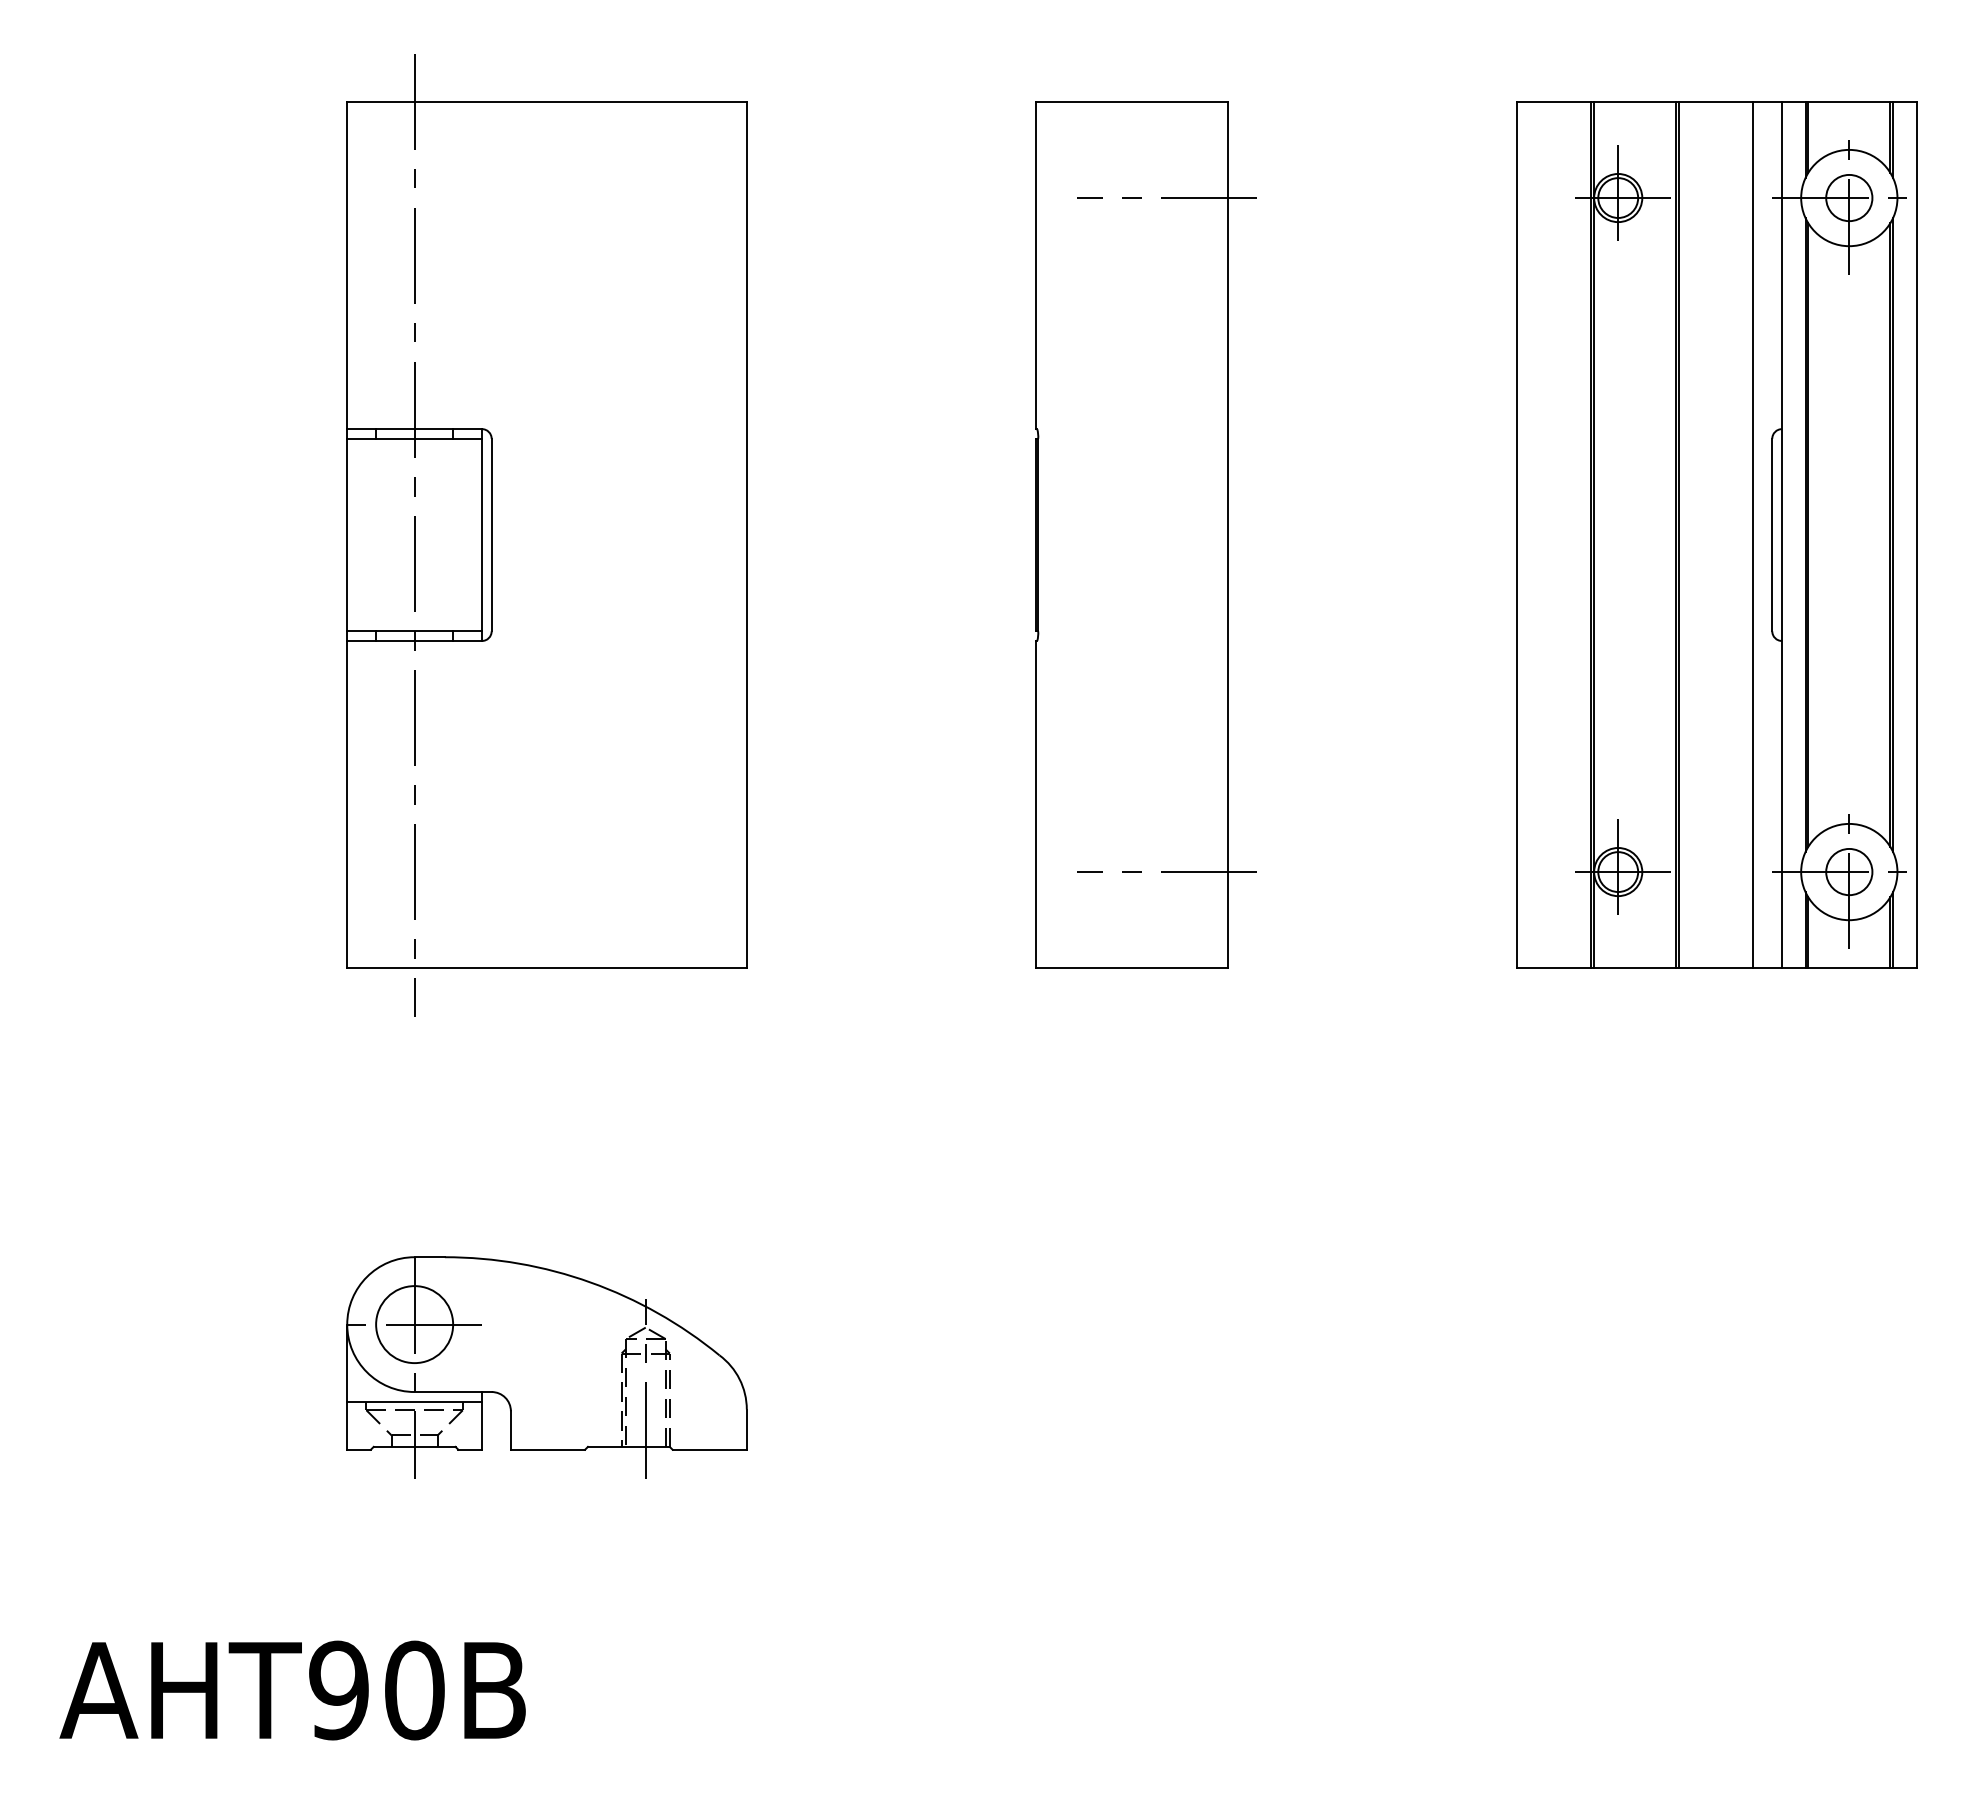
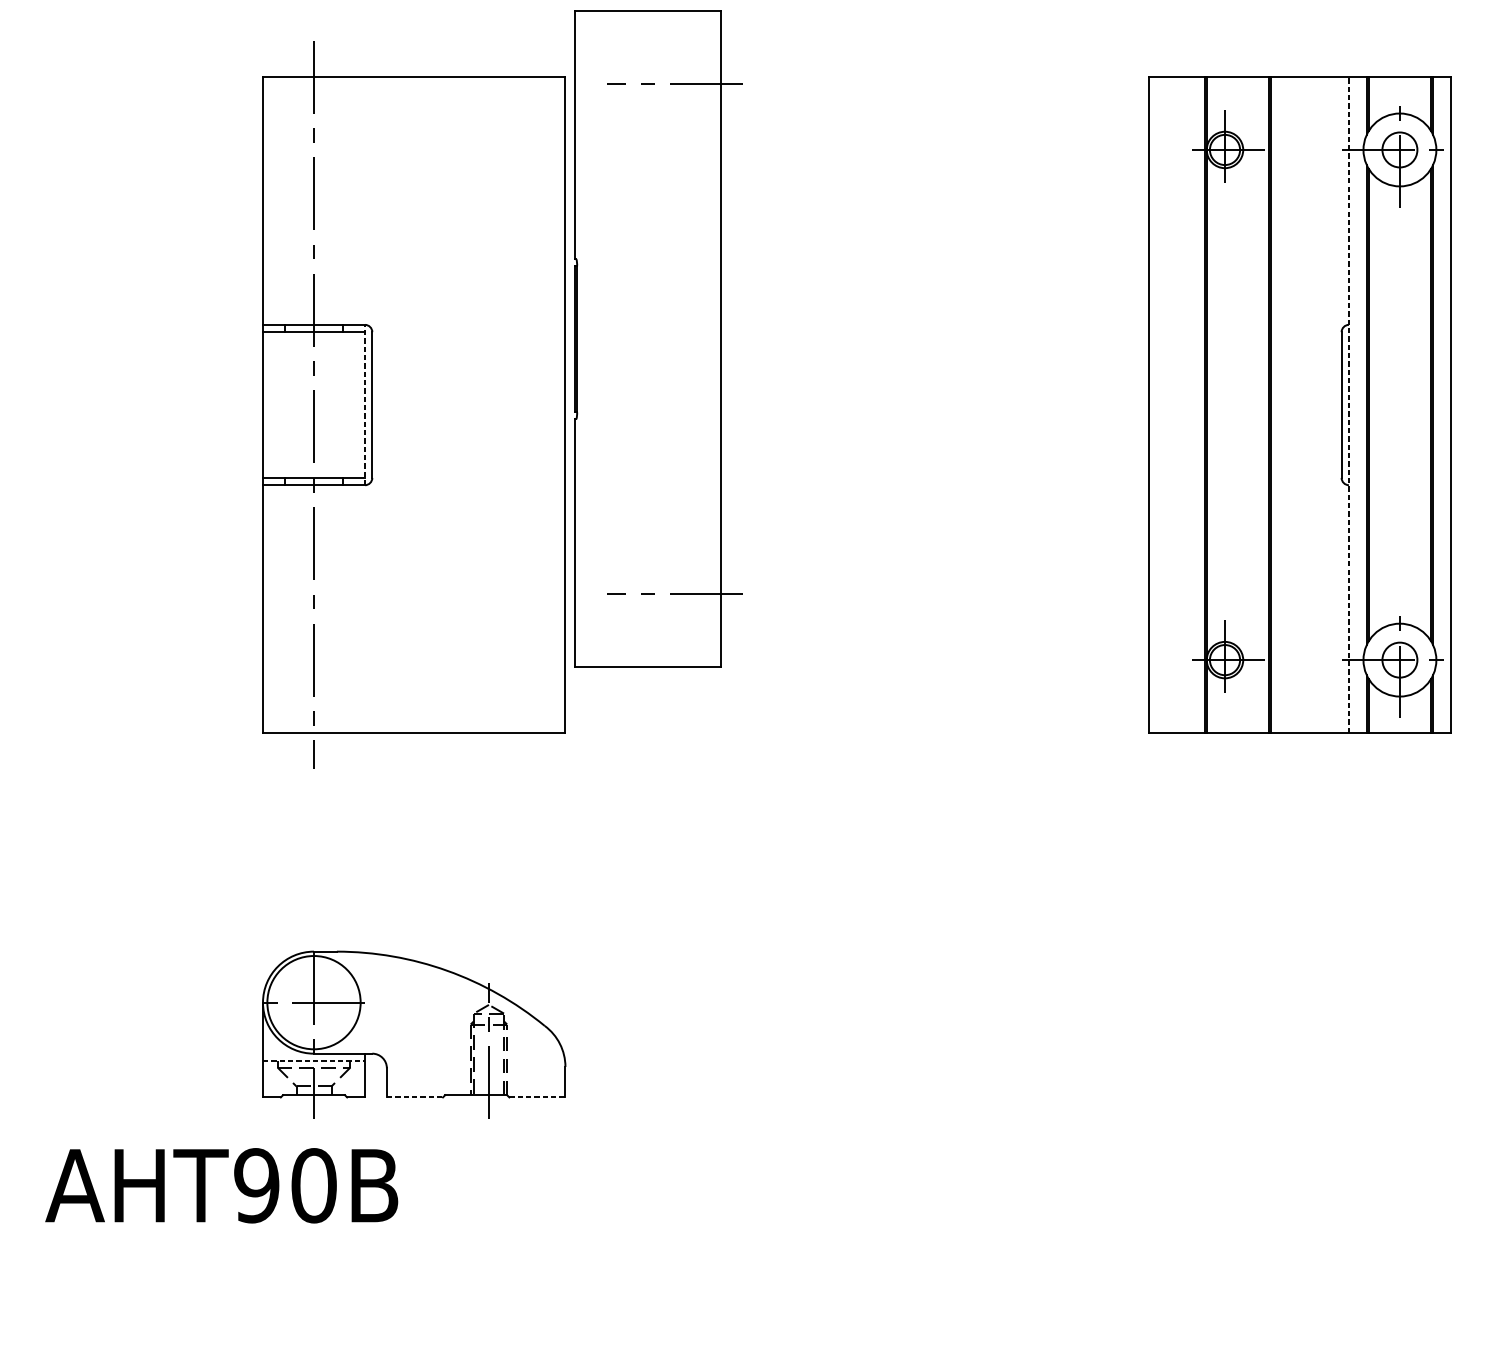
part: (1145, 534) -> (658, 338), moved
line: (1753, 534) -> (1327, 404), removed
line: (1781, 534) -> (1348, 404), solid -> dashed
line: (482, 535) -> (365, 405), solid -> dashed
circle: (414, 1324) -> (313, 1002), size x1.6
line: (415, 1401) -> (314, 1060), solid -> dashed
line: (548, 1449) -> (415, 1097), solid -> dashed
line: (710, 1449) -> (537, 1097), solid -> dashed
text: (292, 1690) -> (221, 1185), moved

